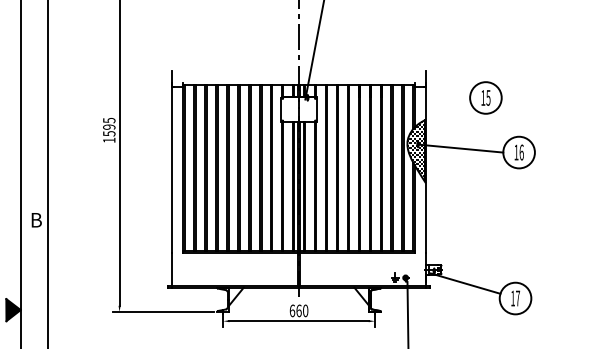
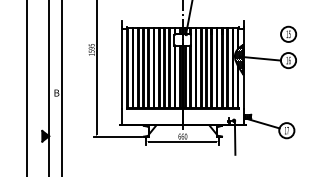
part: (485, 96) -> (288, 33), moved

